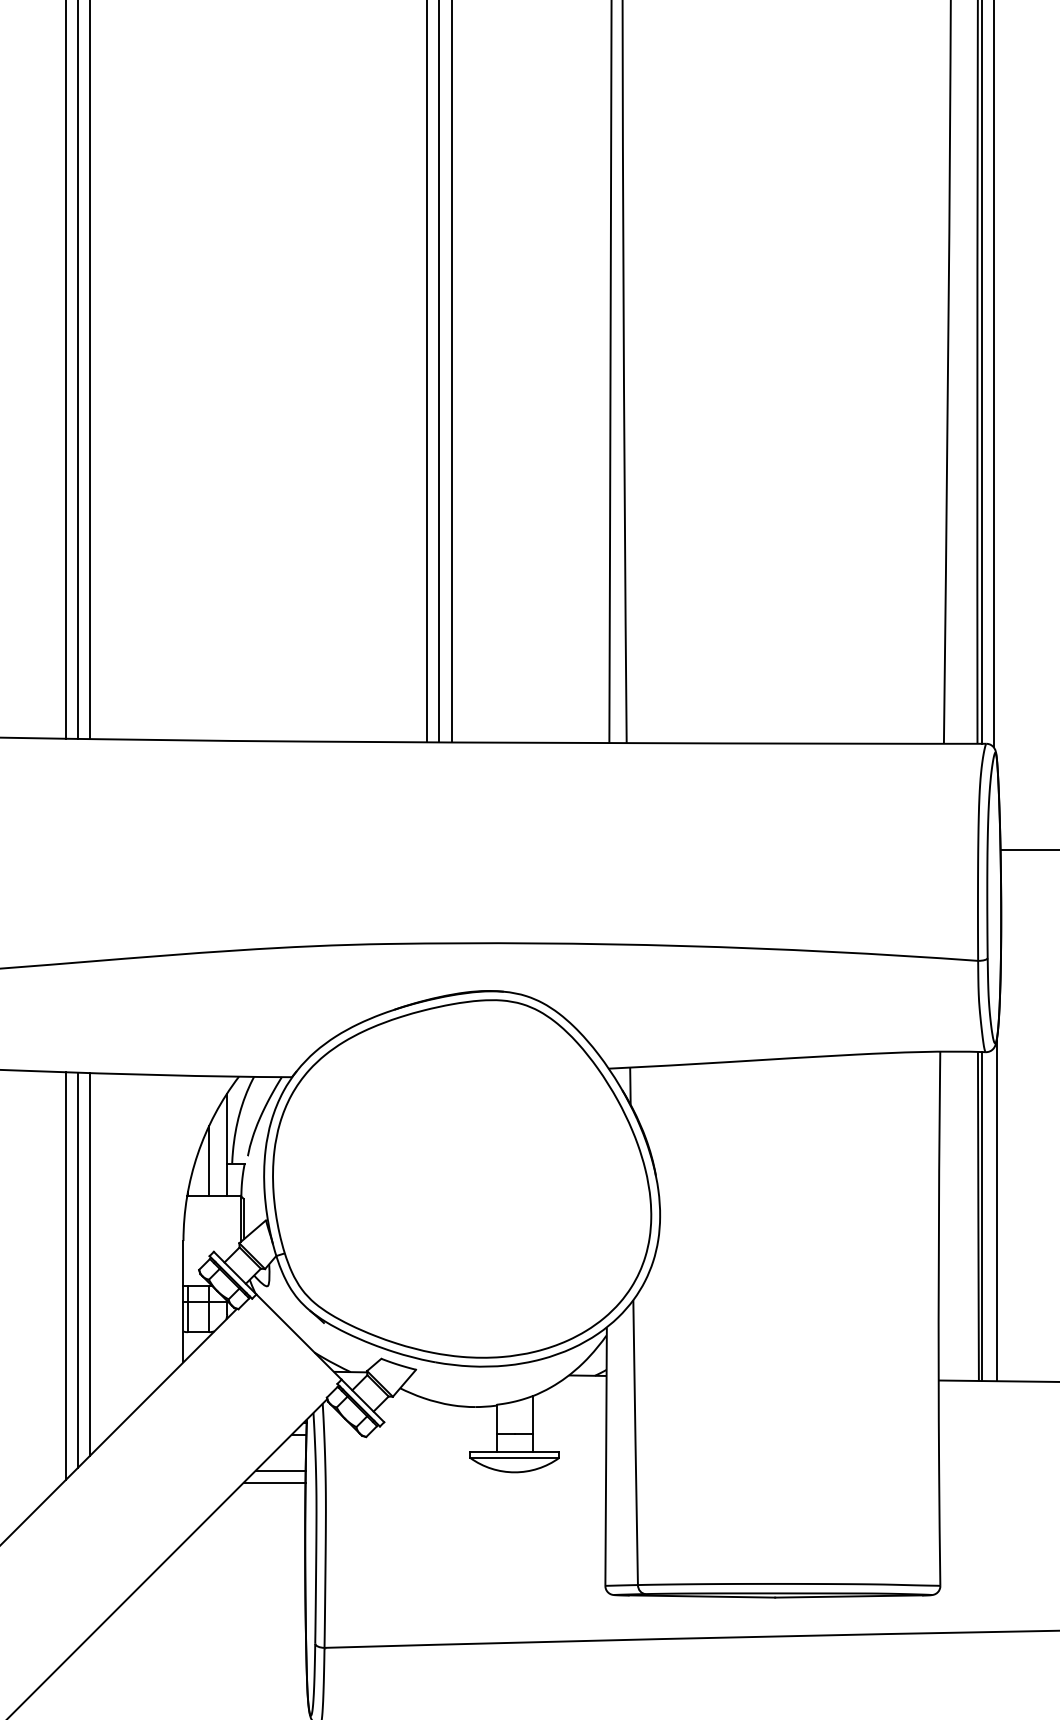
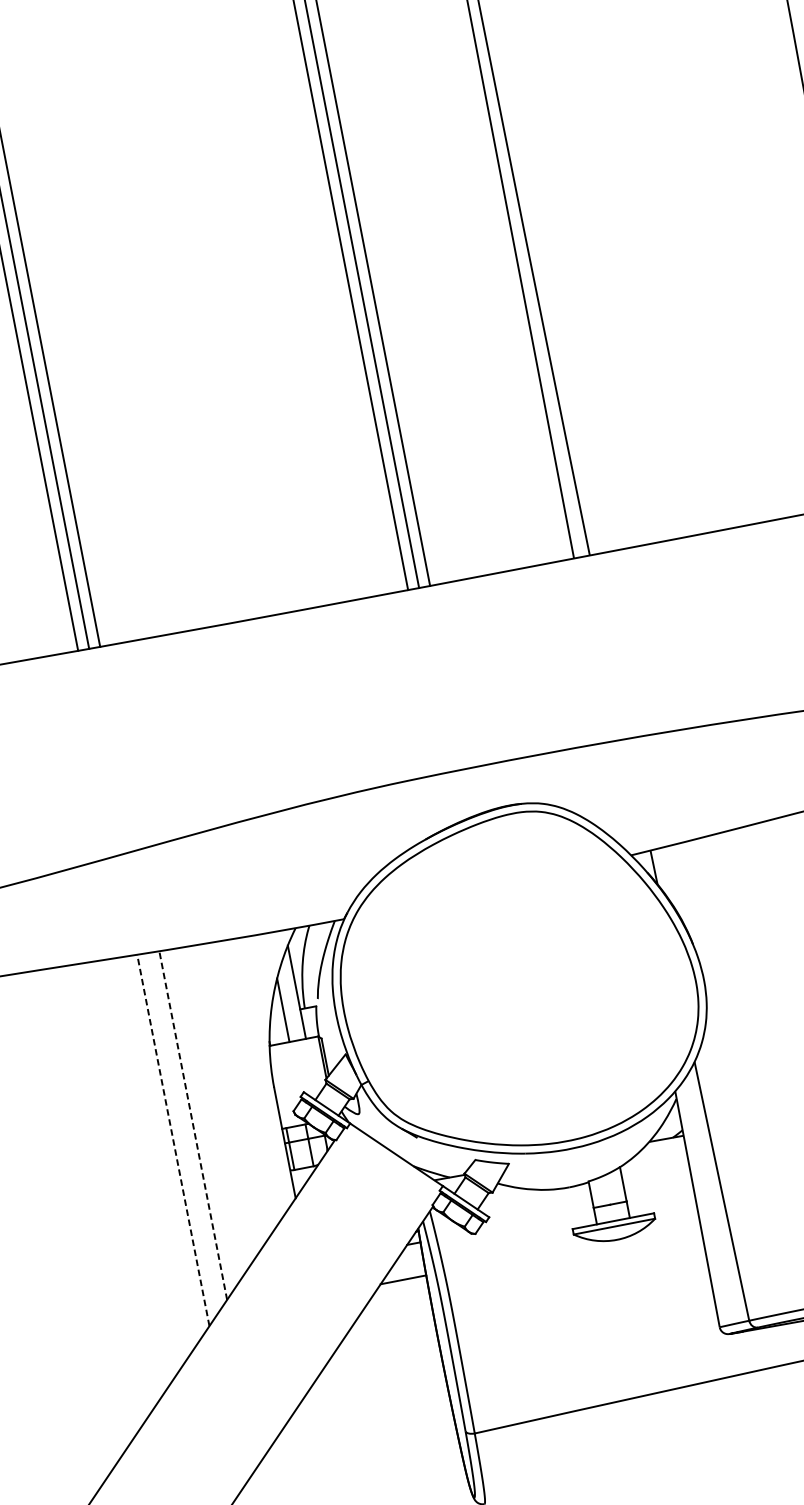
line: (90, 1263) -> (193, 1124), solid -> dashed
line: (78, 1269) -> (183, 1132), removed
line: (66, 1276) -> (173, 1140), solid -> dashed
line: (274, 1482) -> (399, 1291), removed

